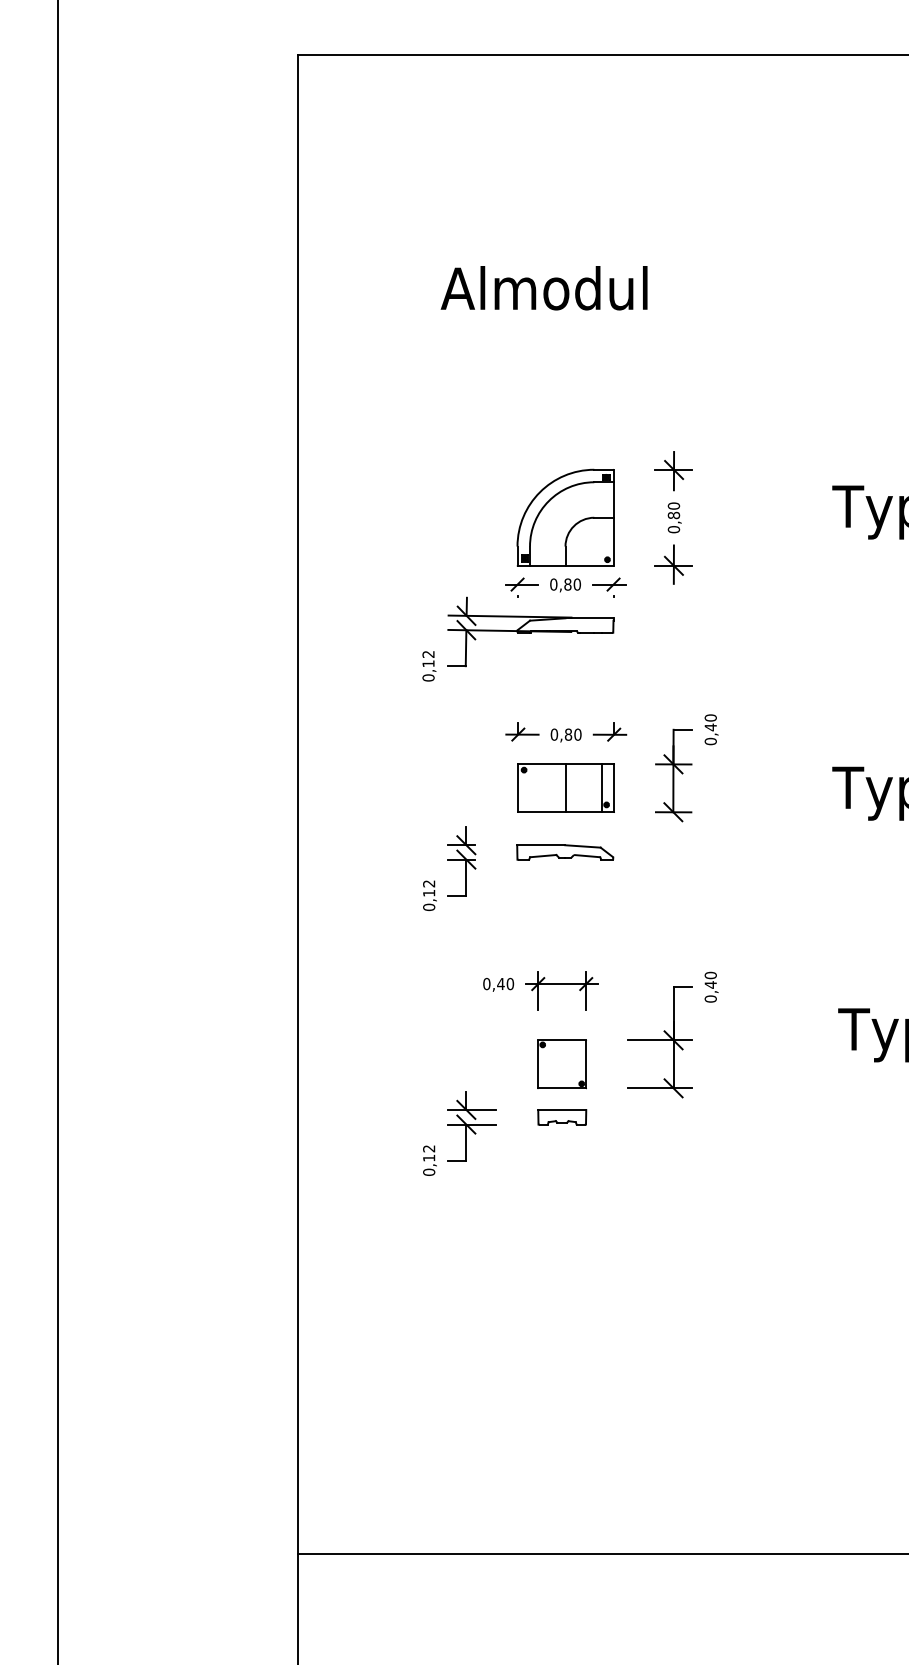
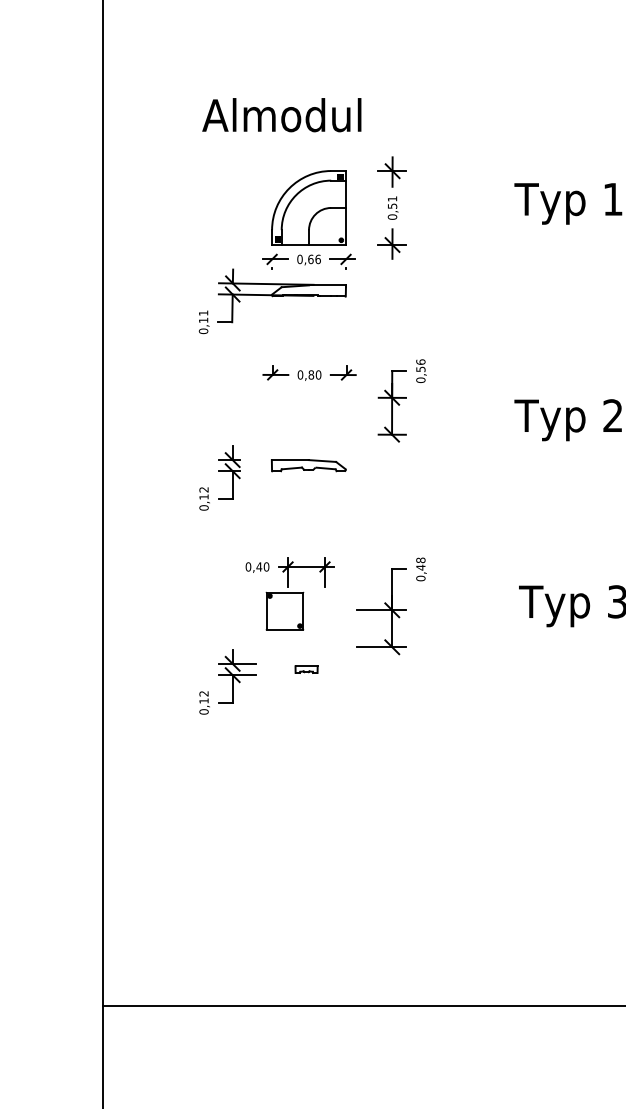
text: (543, 288) -> (281, 115), moved
text: (673, 510) -> (392, 202), 0,80 -> 0,51
text: (572, 584) -> (314, 259), 0,80 -> 0,66
text: (428, 654) -> (203, 313), 0,12 -> 0,11
text: (710, 722) -> (420, 365), 0,40 -> 0,56
part: (565, 787) -> (309, 415), removed
text: (710, 975) -> (420, 560), 0,40 -> 0,48
part: (561, 1064) -> (284, 611), moved
part: (562, 1117) -> (306, 669), size x0.6

